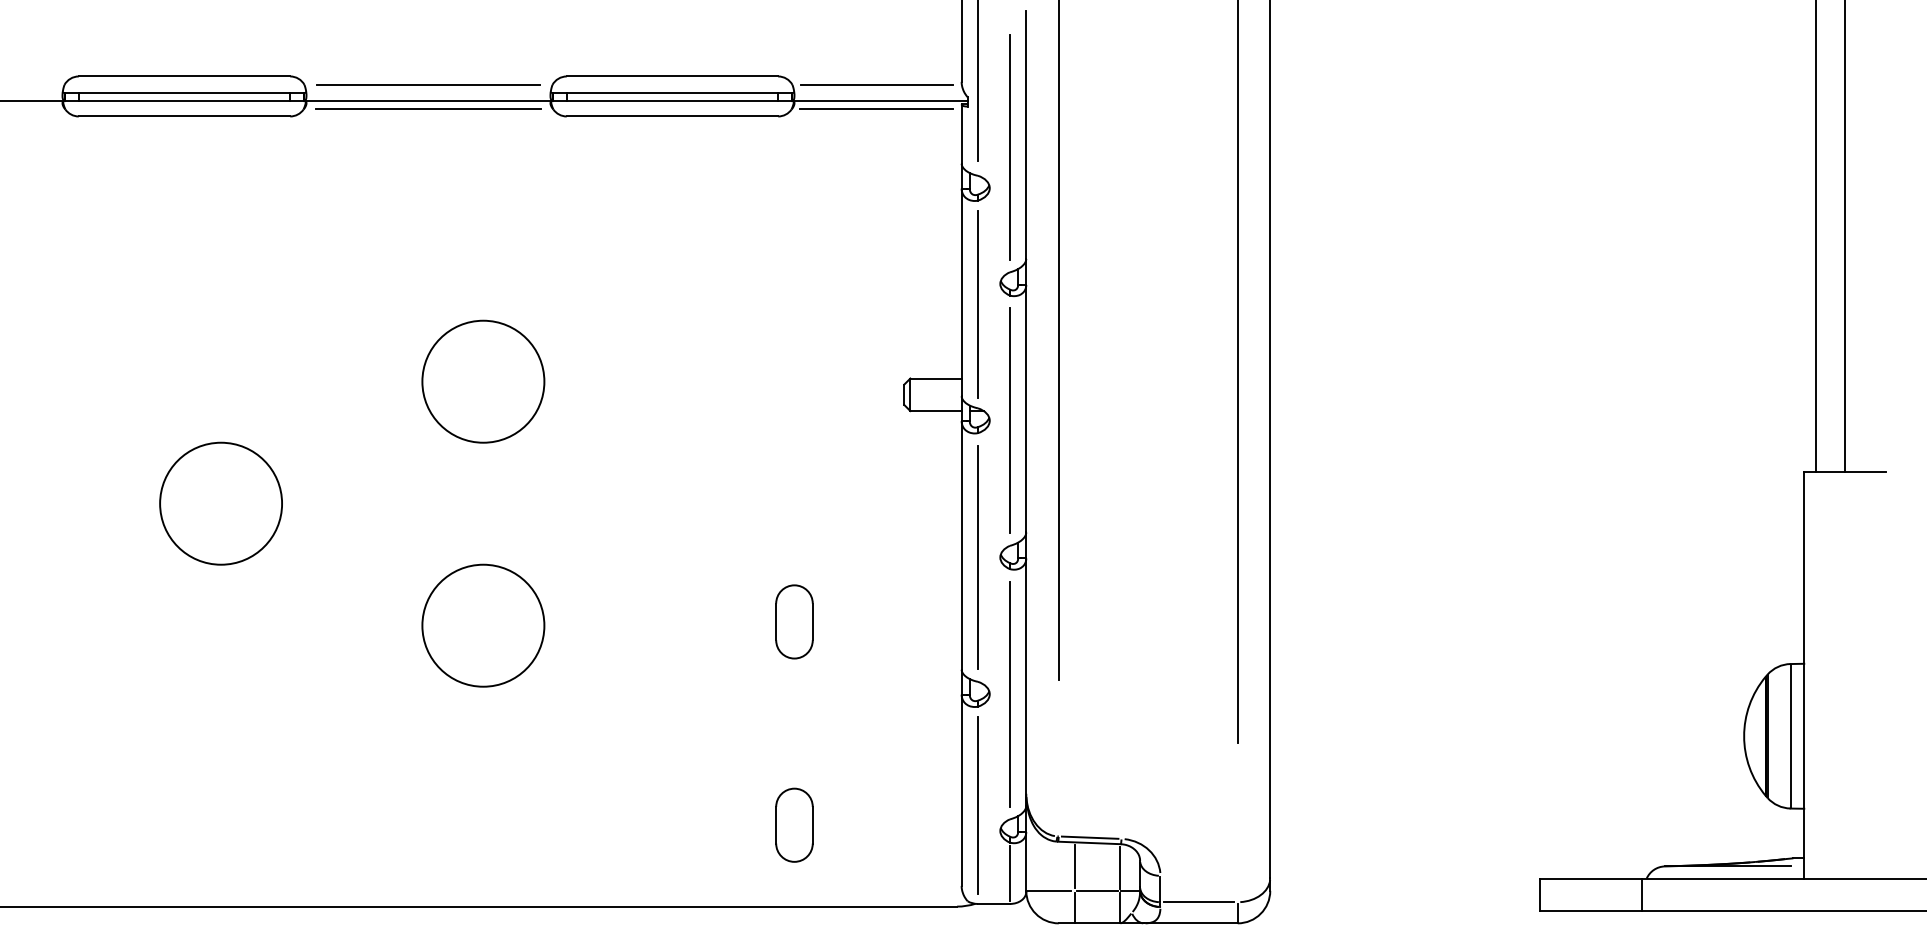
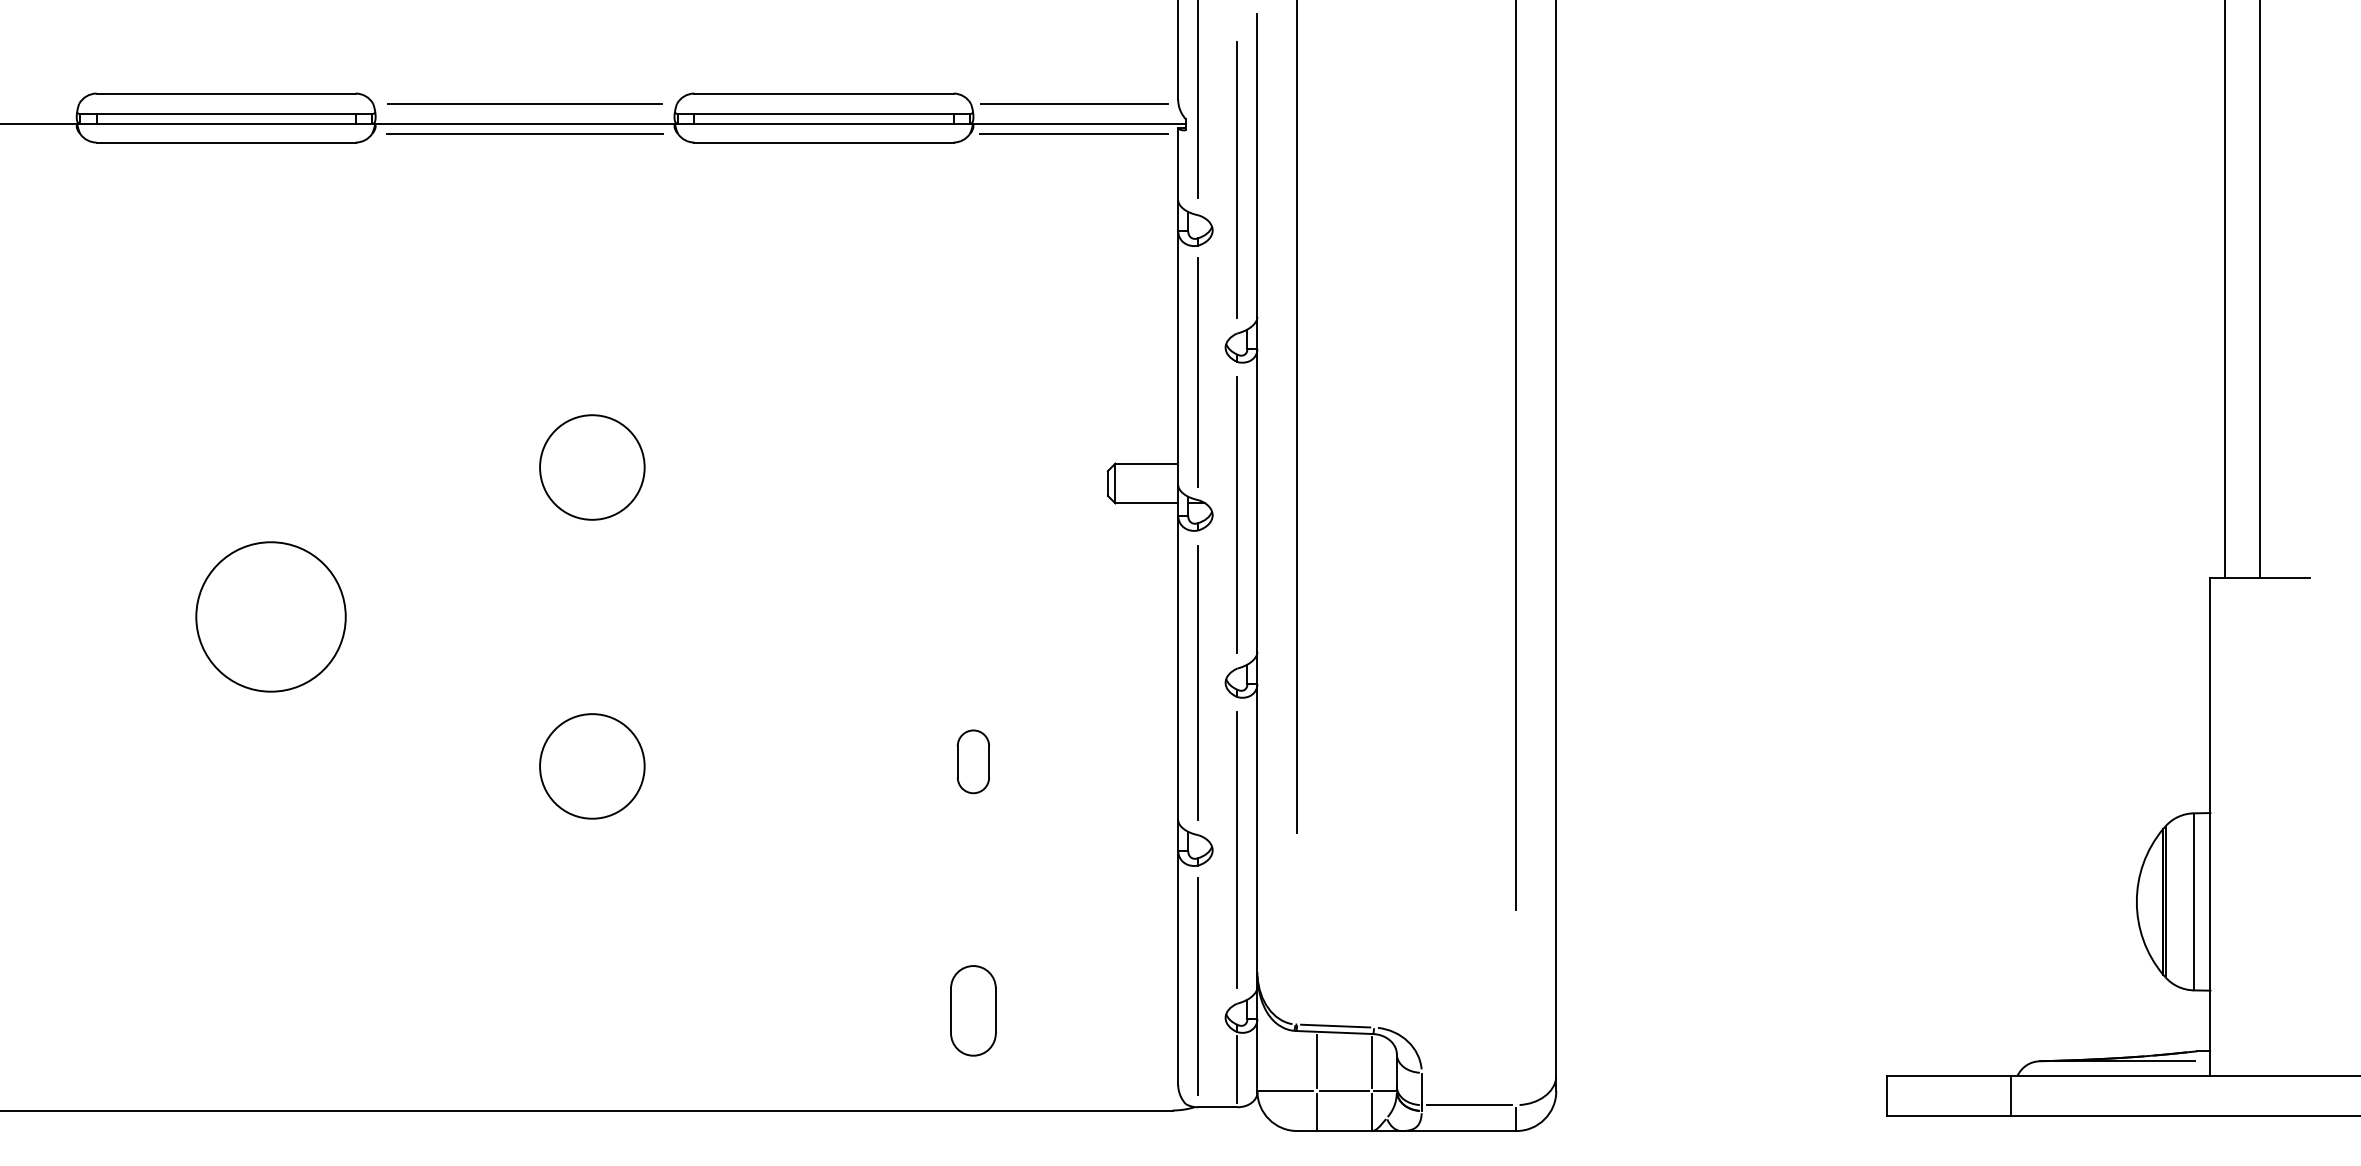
circle: (483, 381) -> (592, 467), size x0.7
part: (794, 621) -> (973, 761), size x0.7
circle: (483, 625) -> (592, 766), size x0.7

